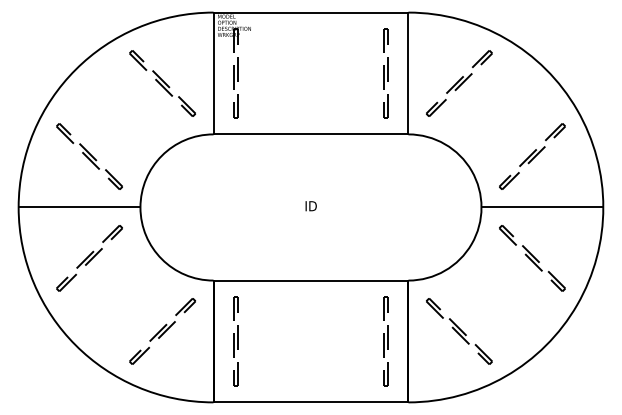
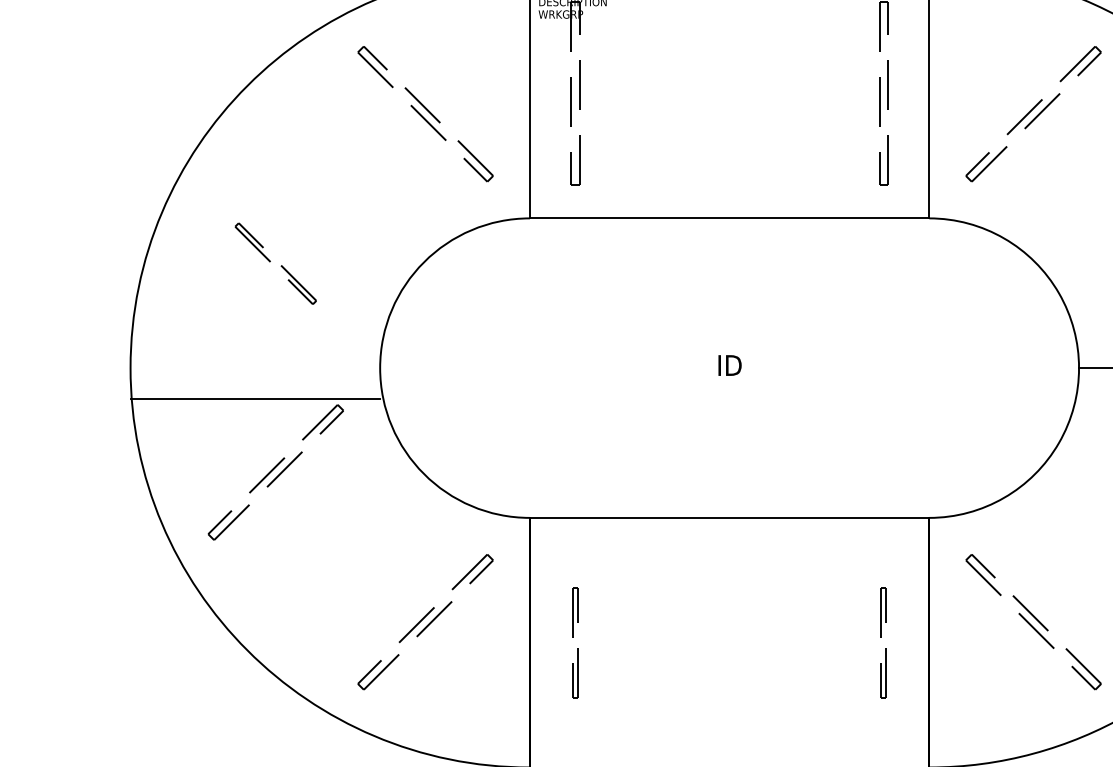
part: (89, 156) -> (275, 263), size x0.6
line: (79, 207) -> (255, 398), moved
part: (235, 341) -> (574, 642), size x0.6
part: (385, 341) -> (882, 642), size x0.6

